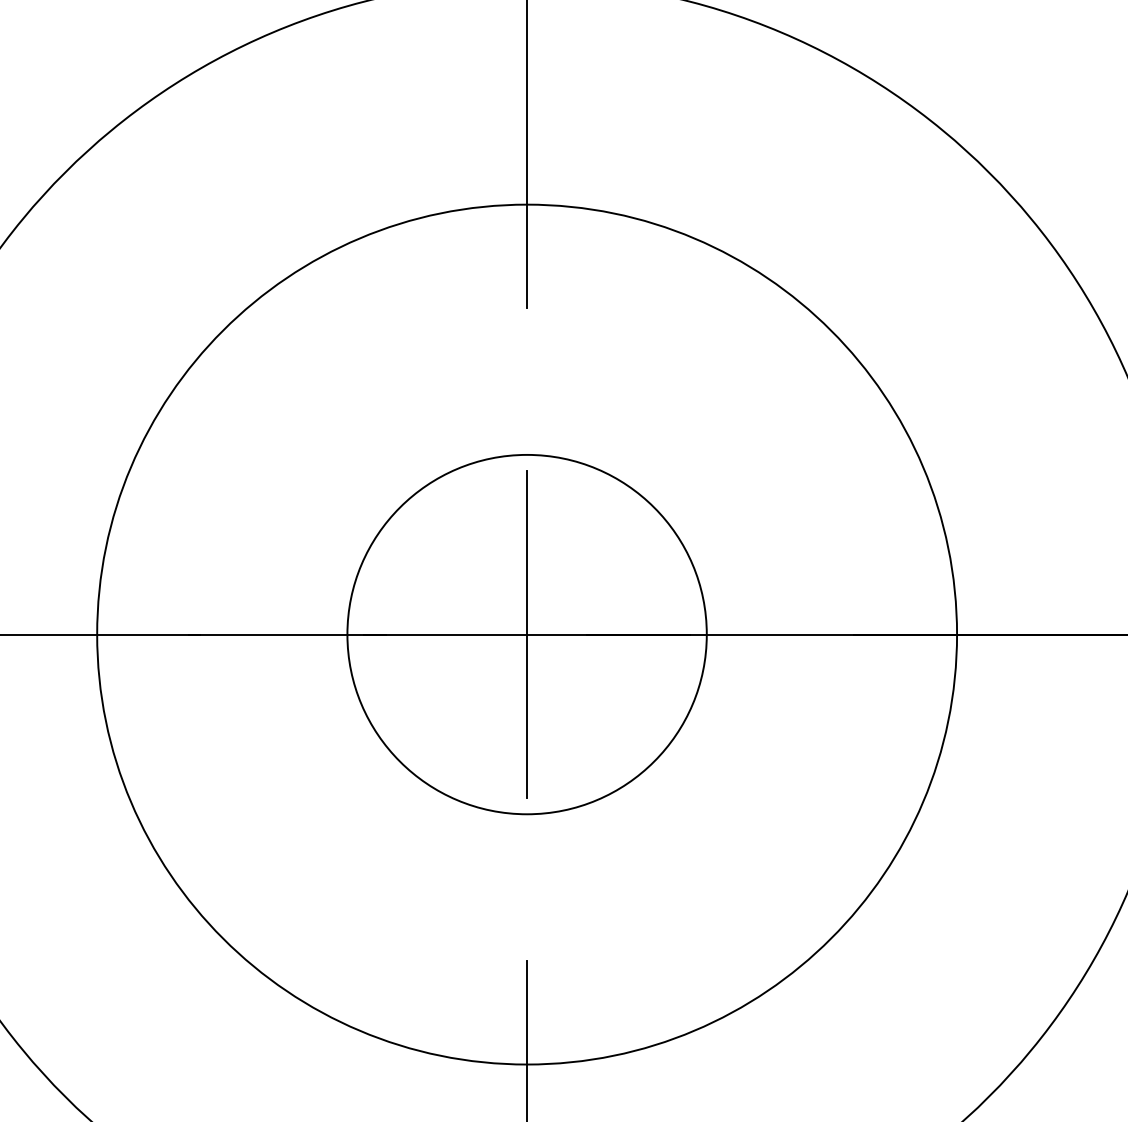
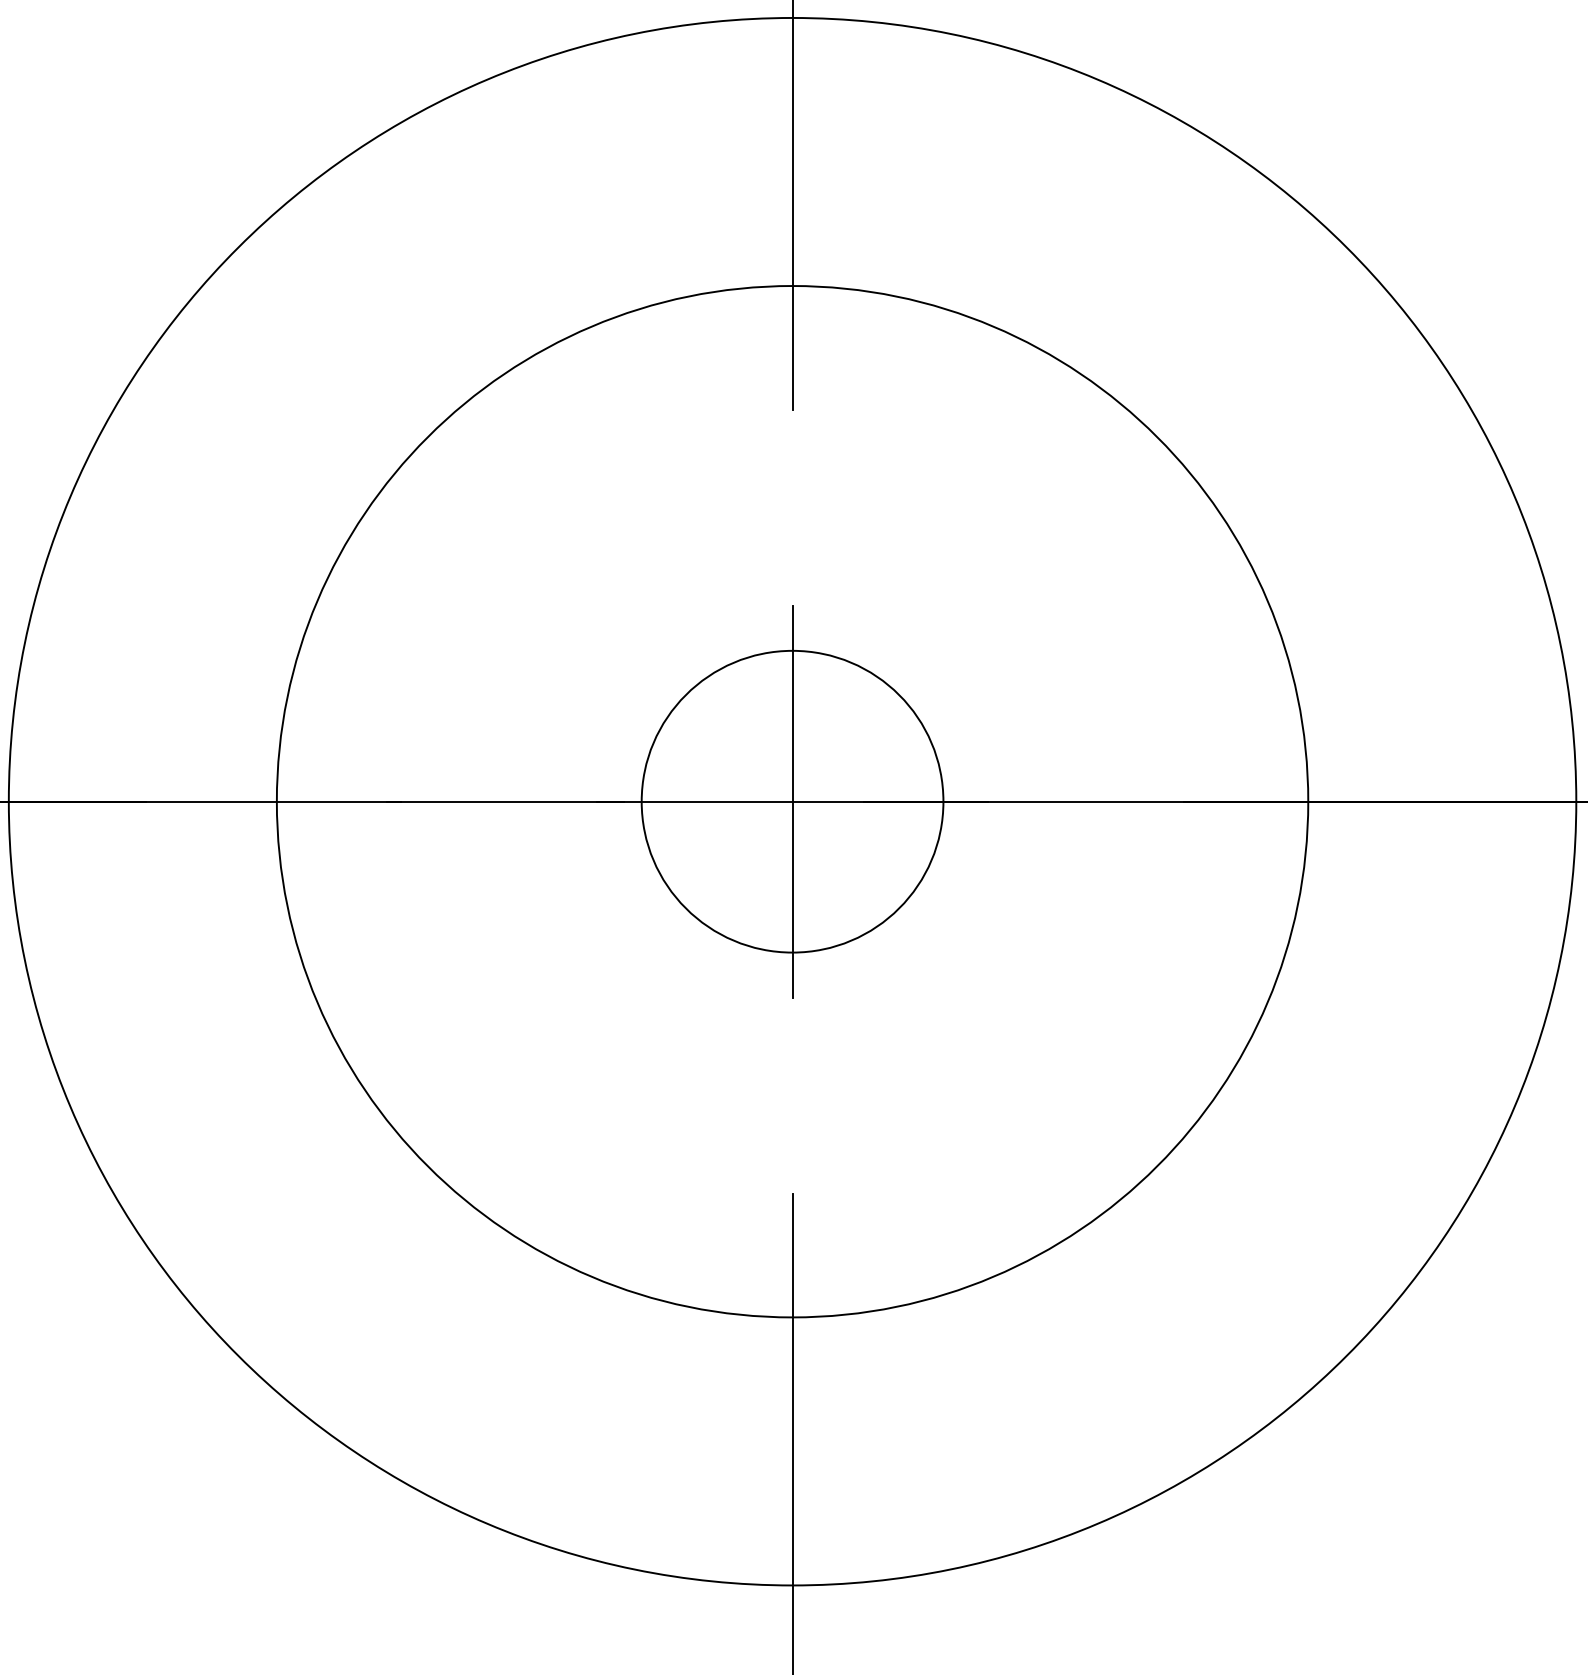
circle: (527, 634) -> (792, 801), size x0.7

